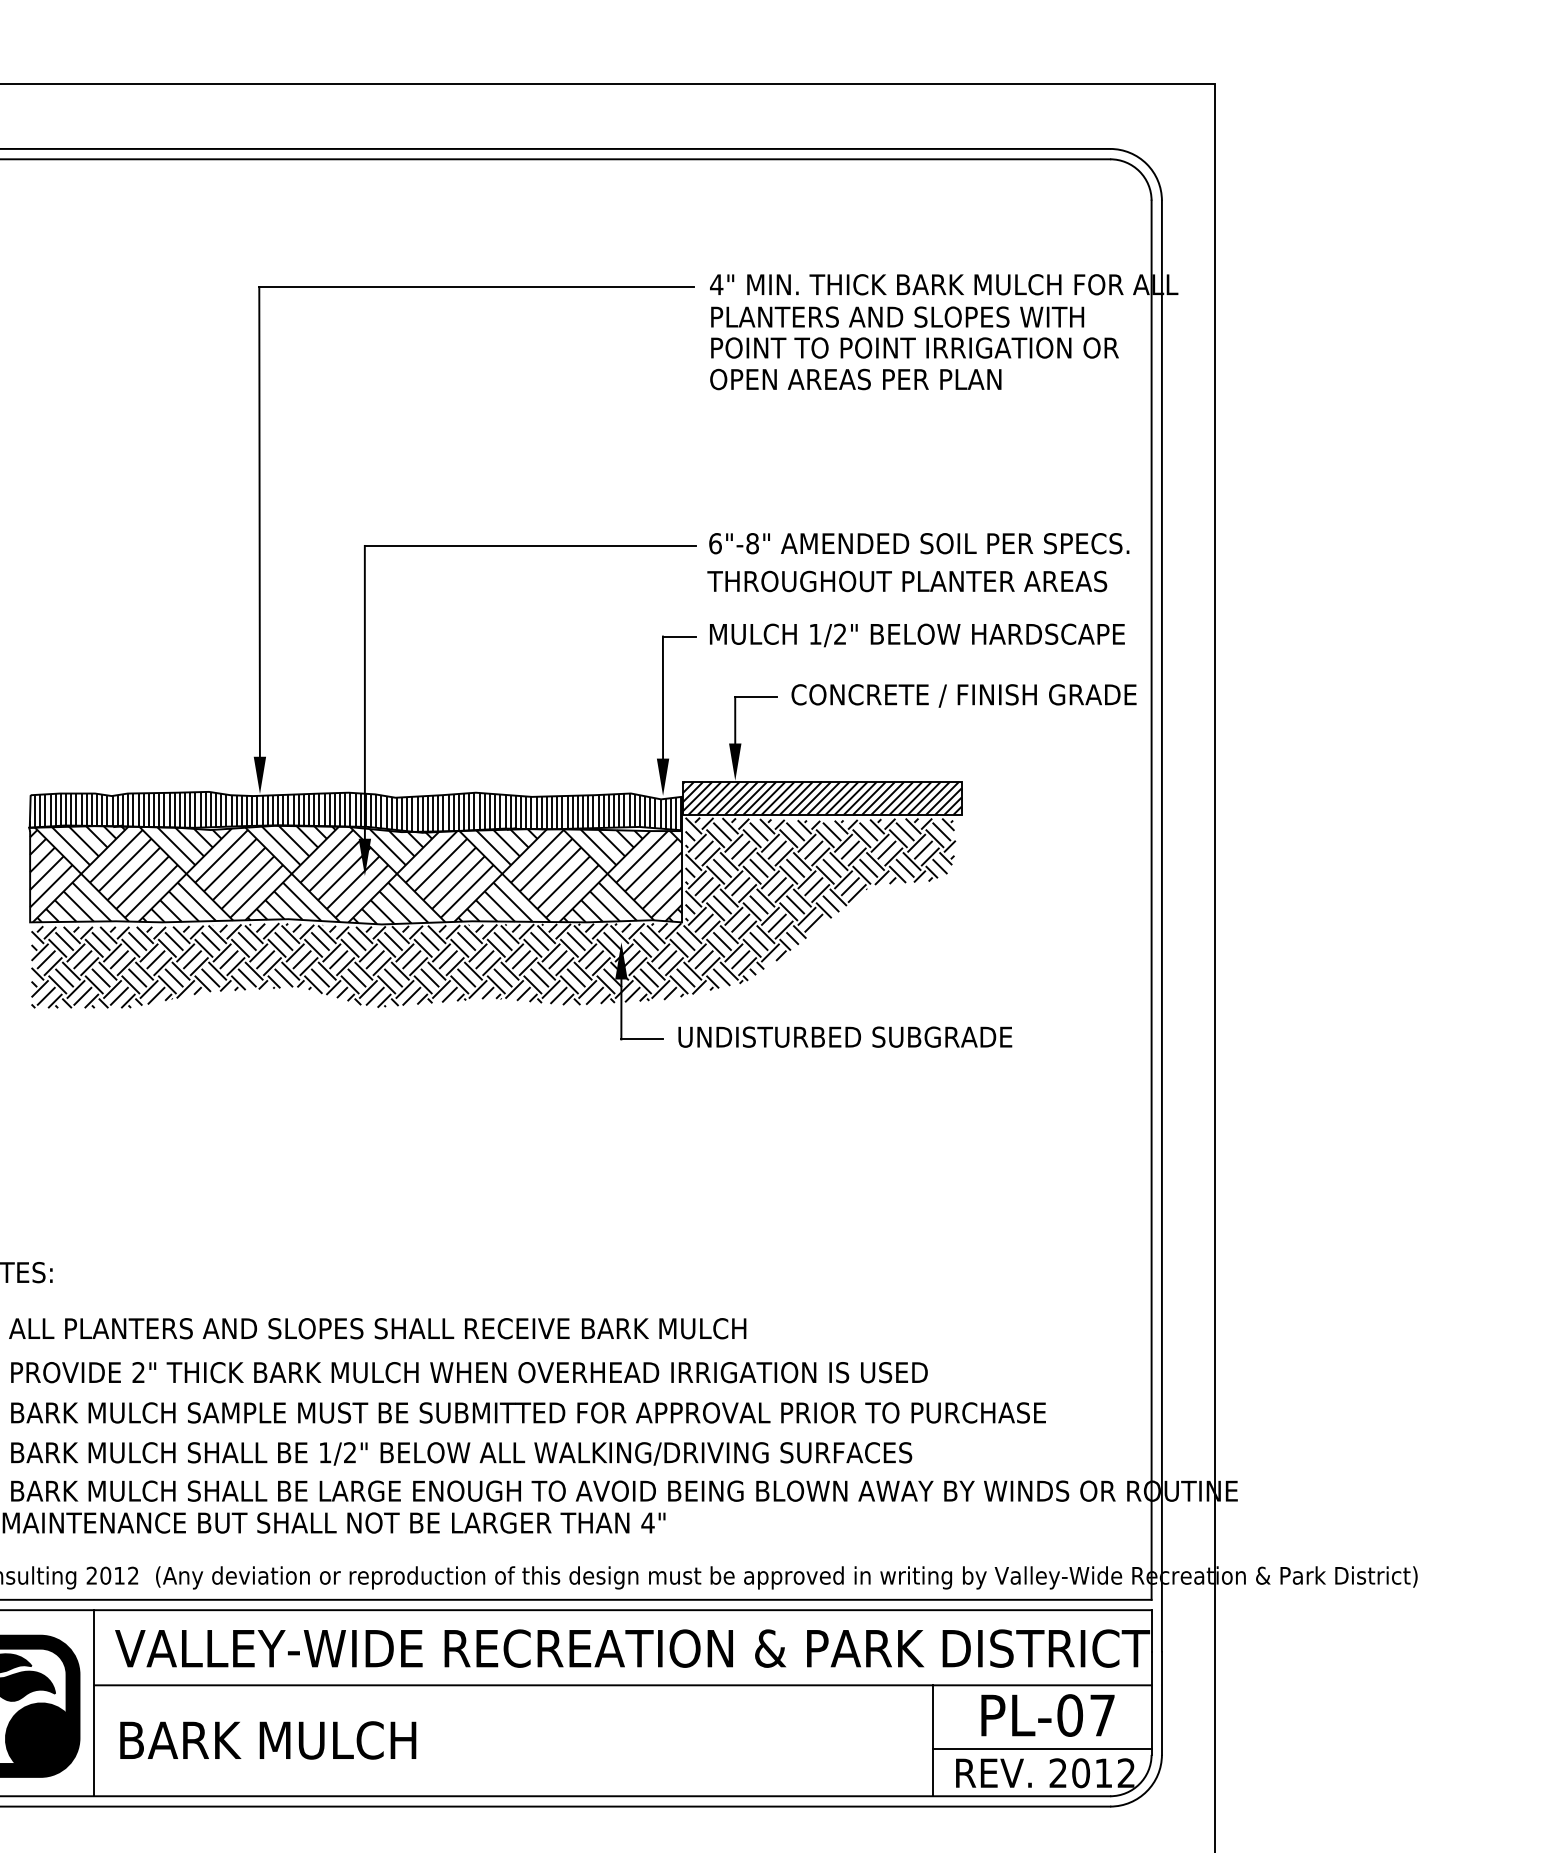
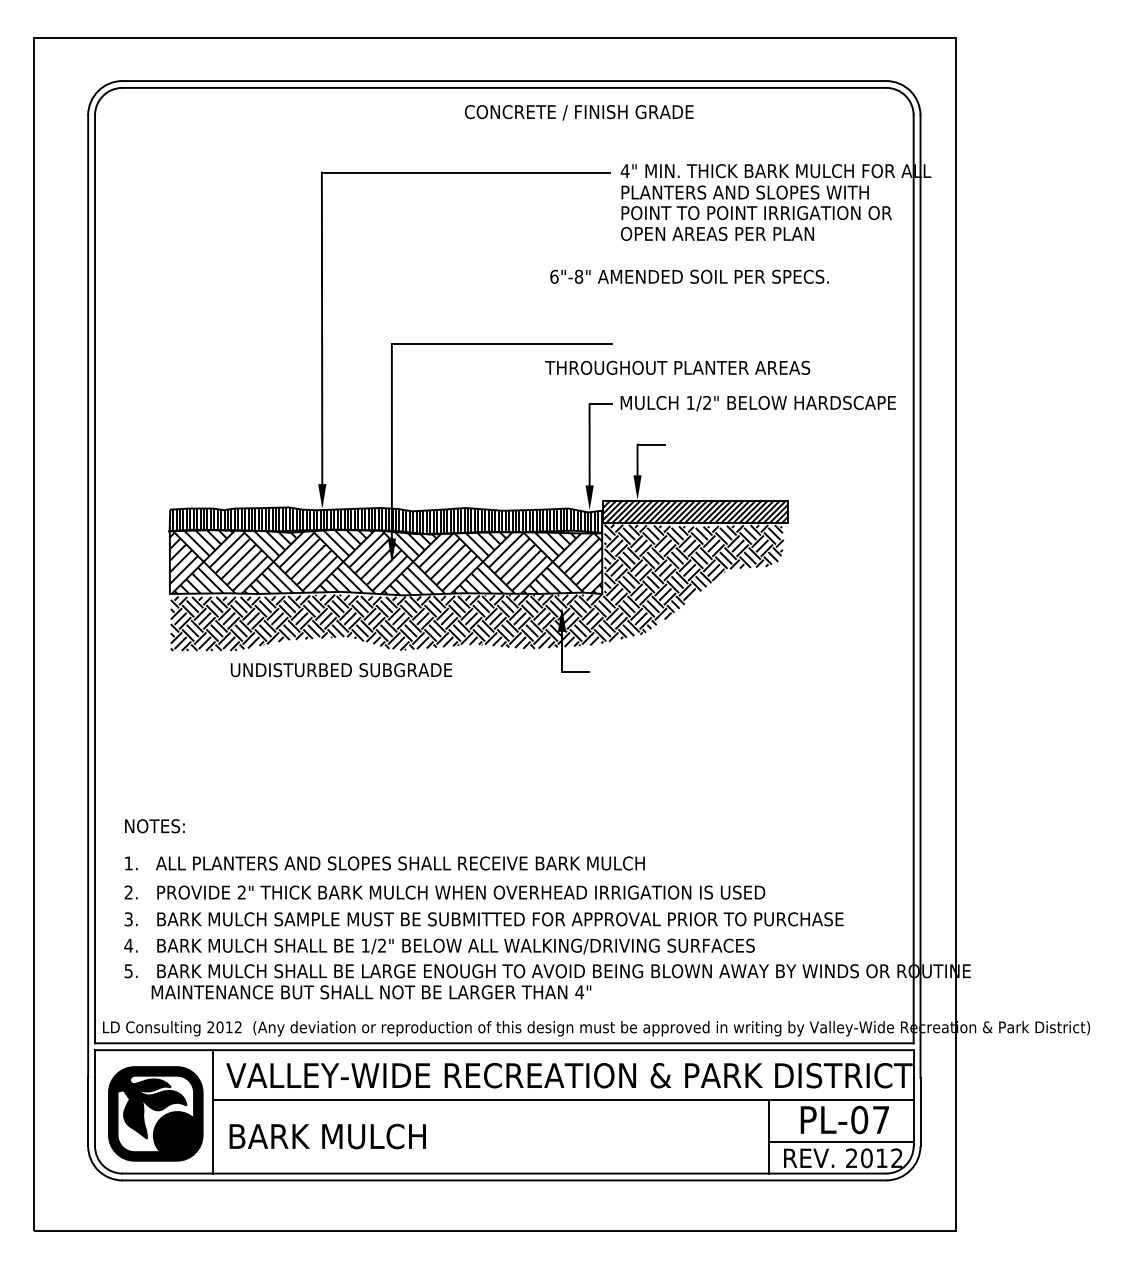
text: (919, 543) -> (689, 276), moved
text: (907, 580) -> (677, 367), moved
text: (962, 695) -> (578, 112), moved
text: (845, 1037) -> (341, 670), moved

